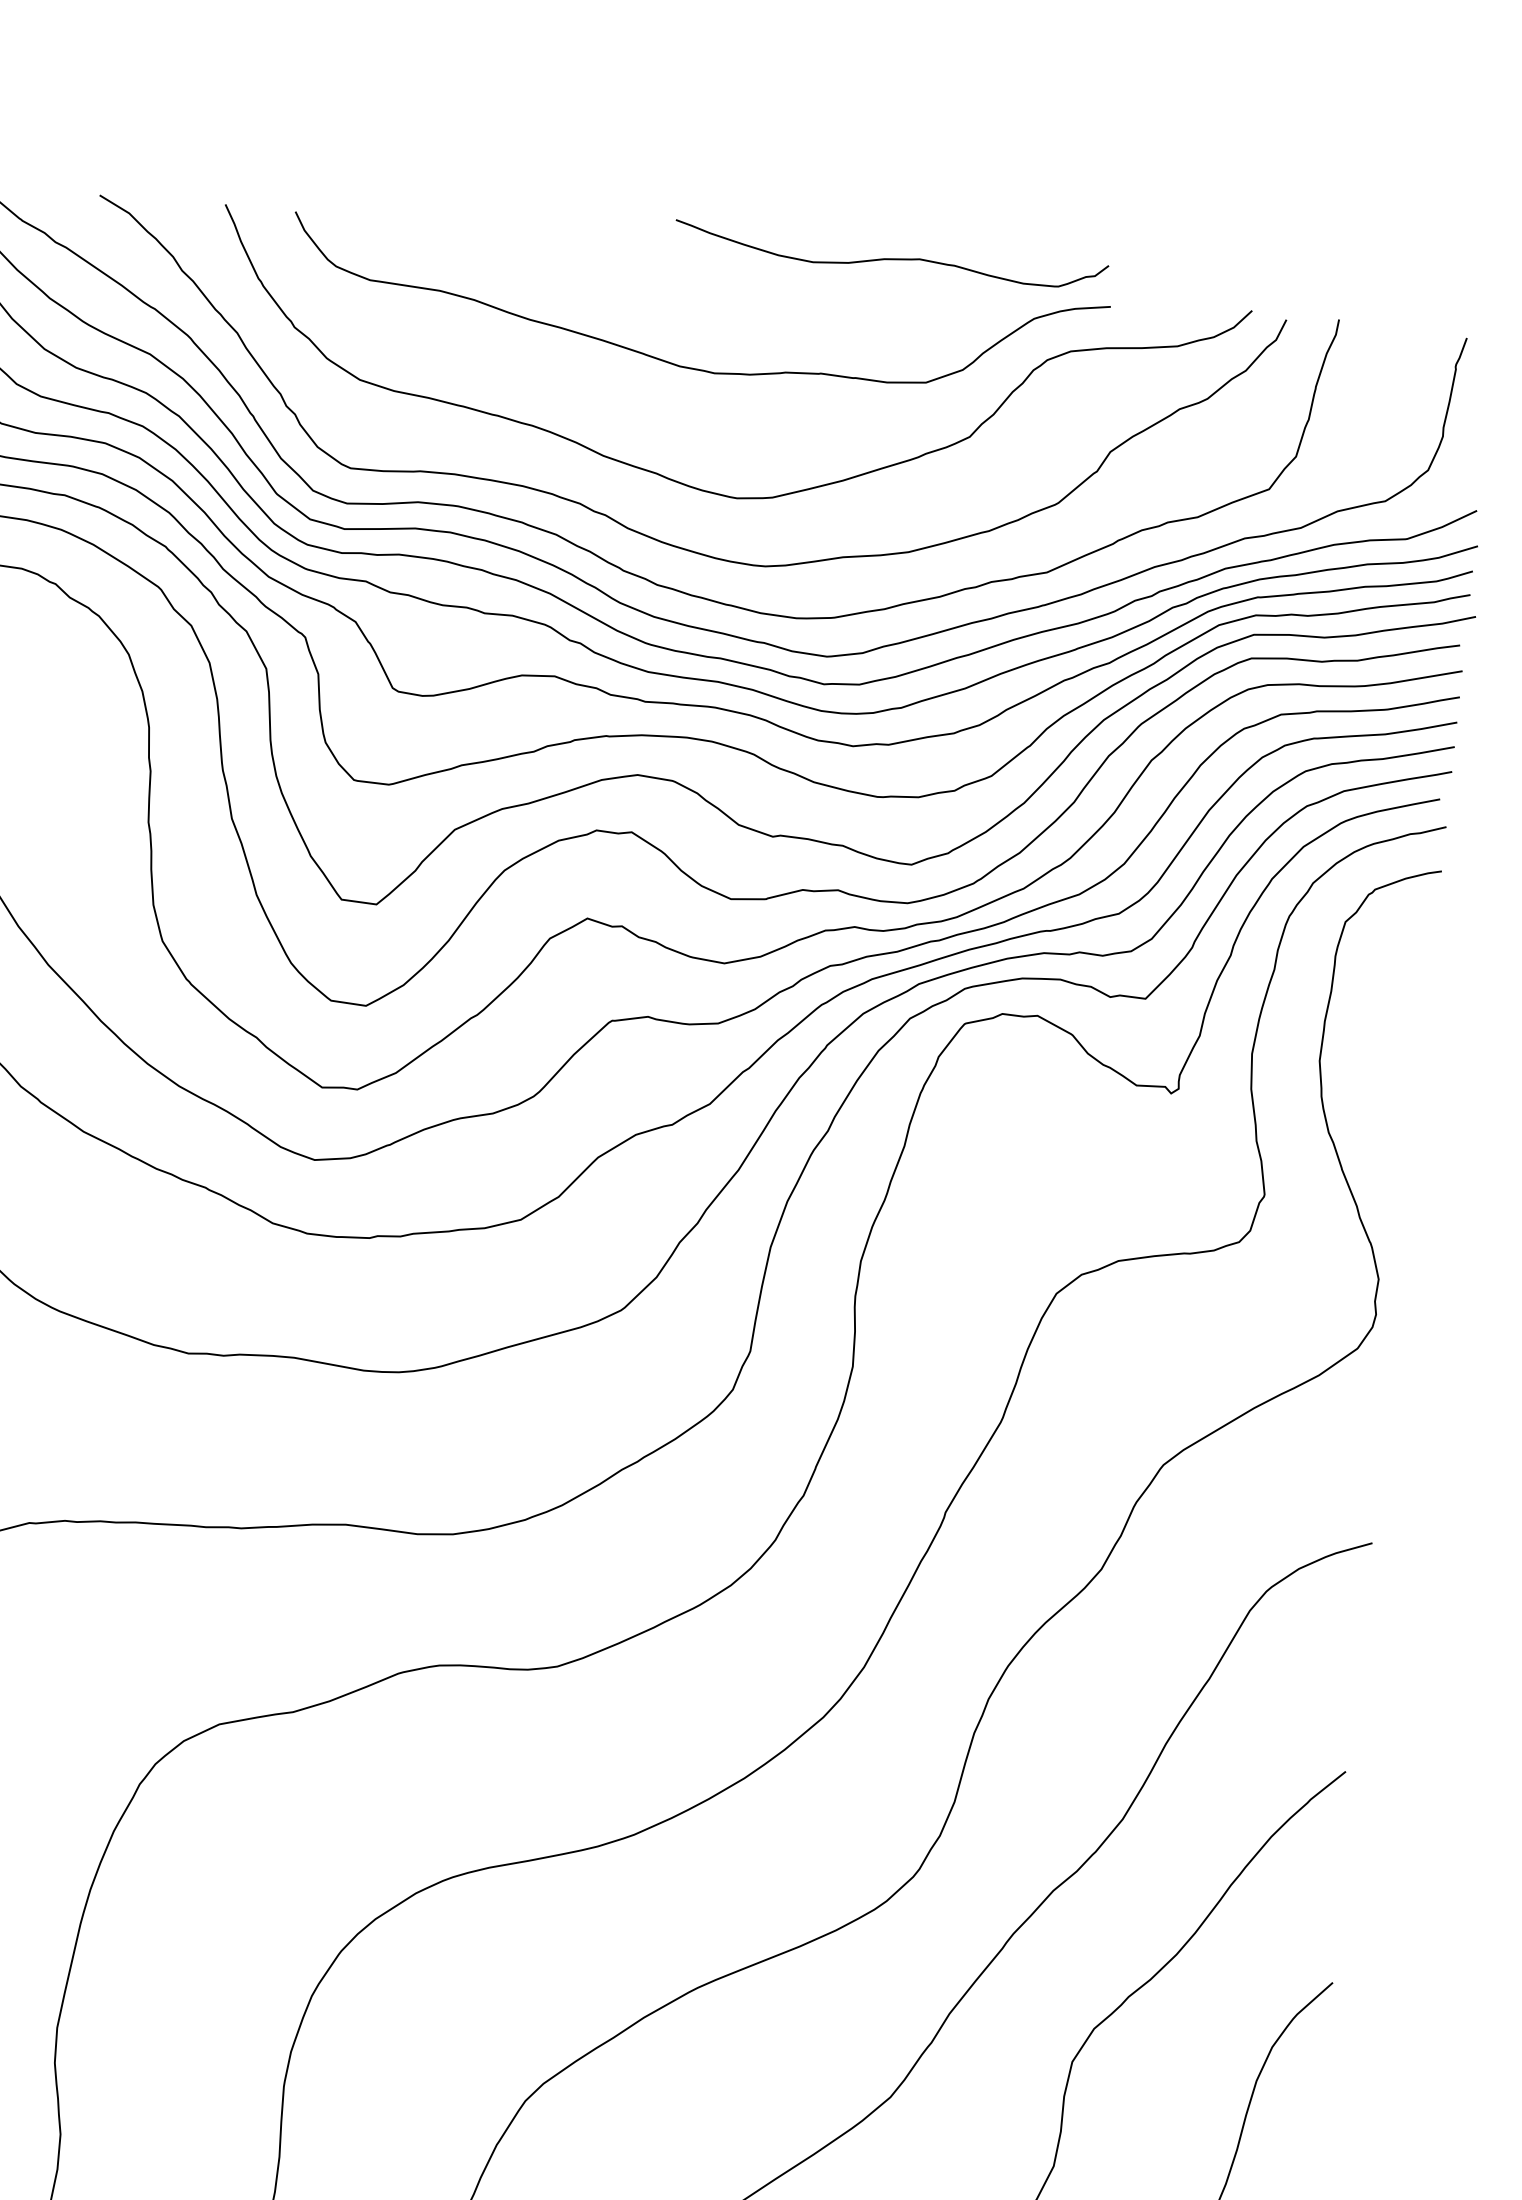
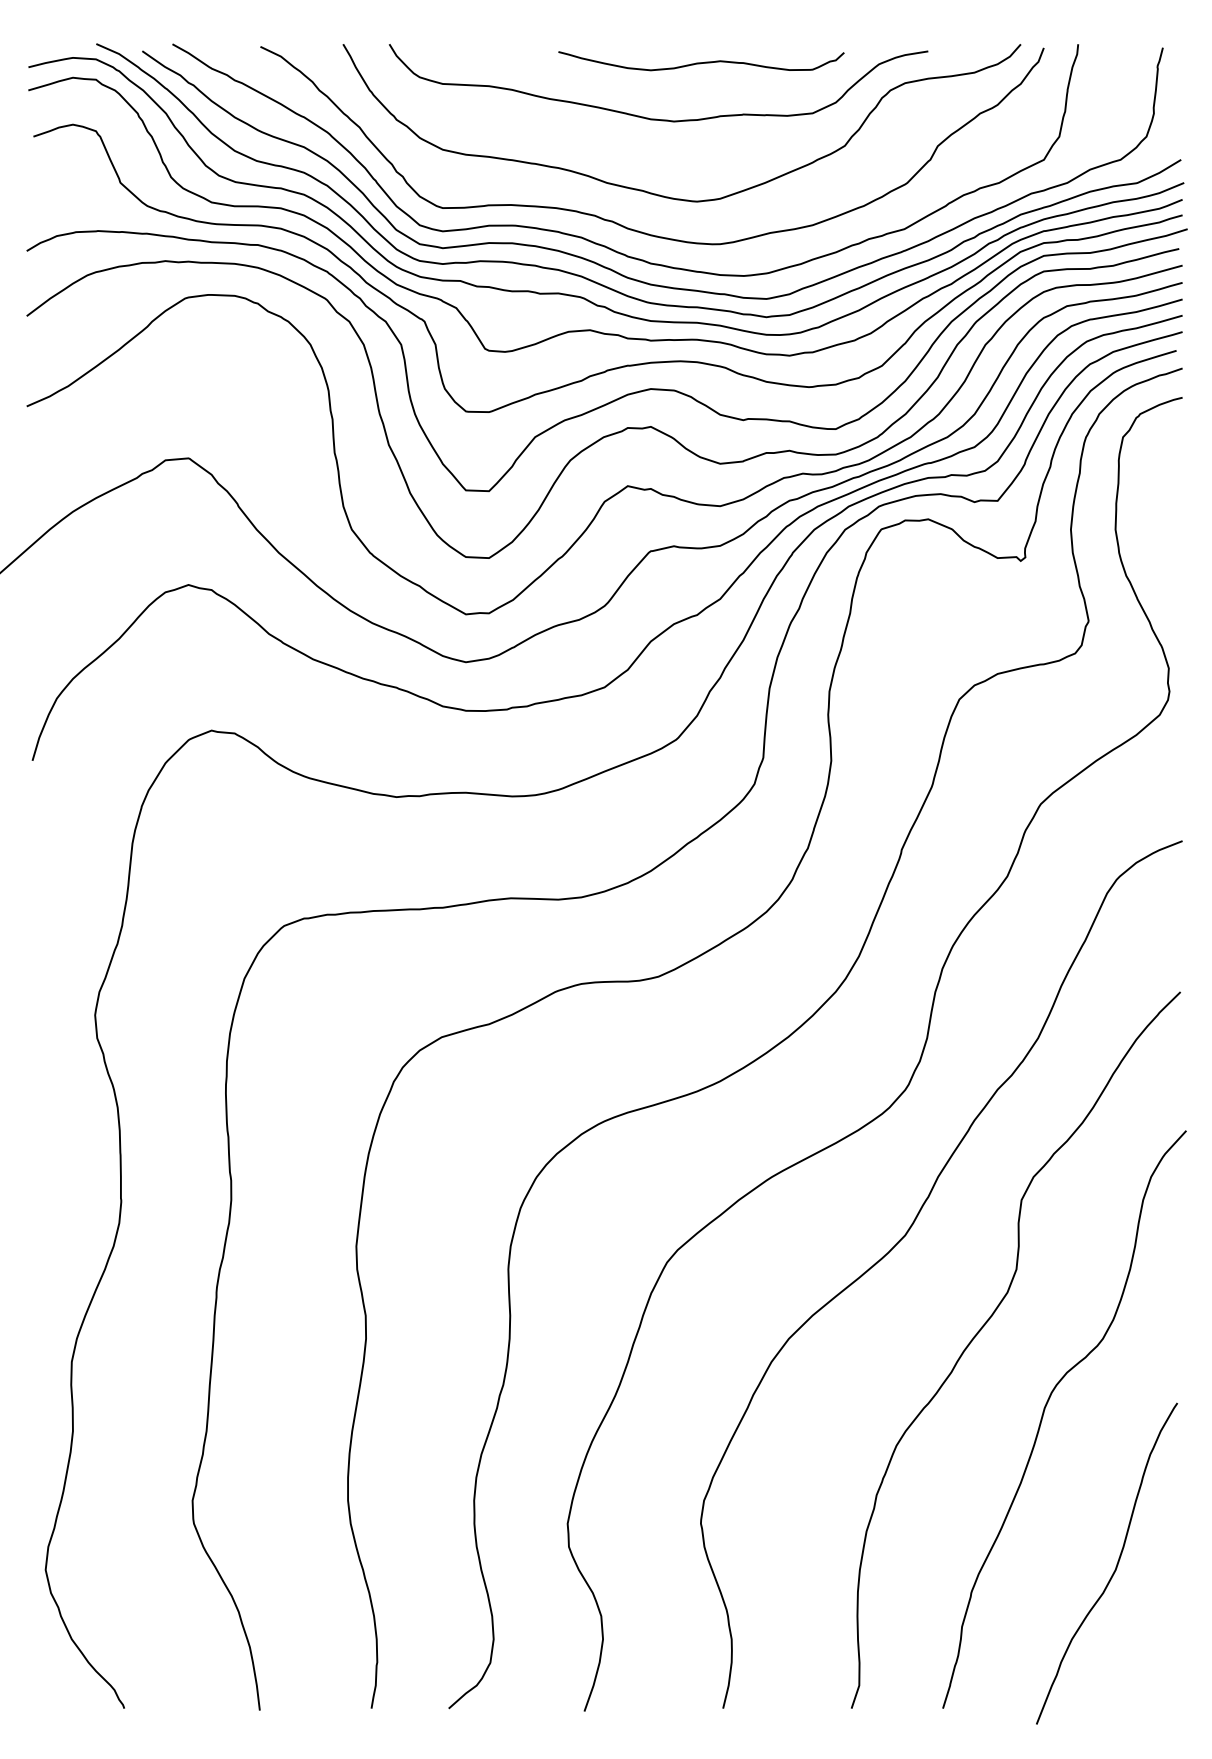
curve: (891, 258) -> (701, 62), moved

